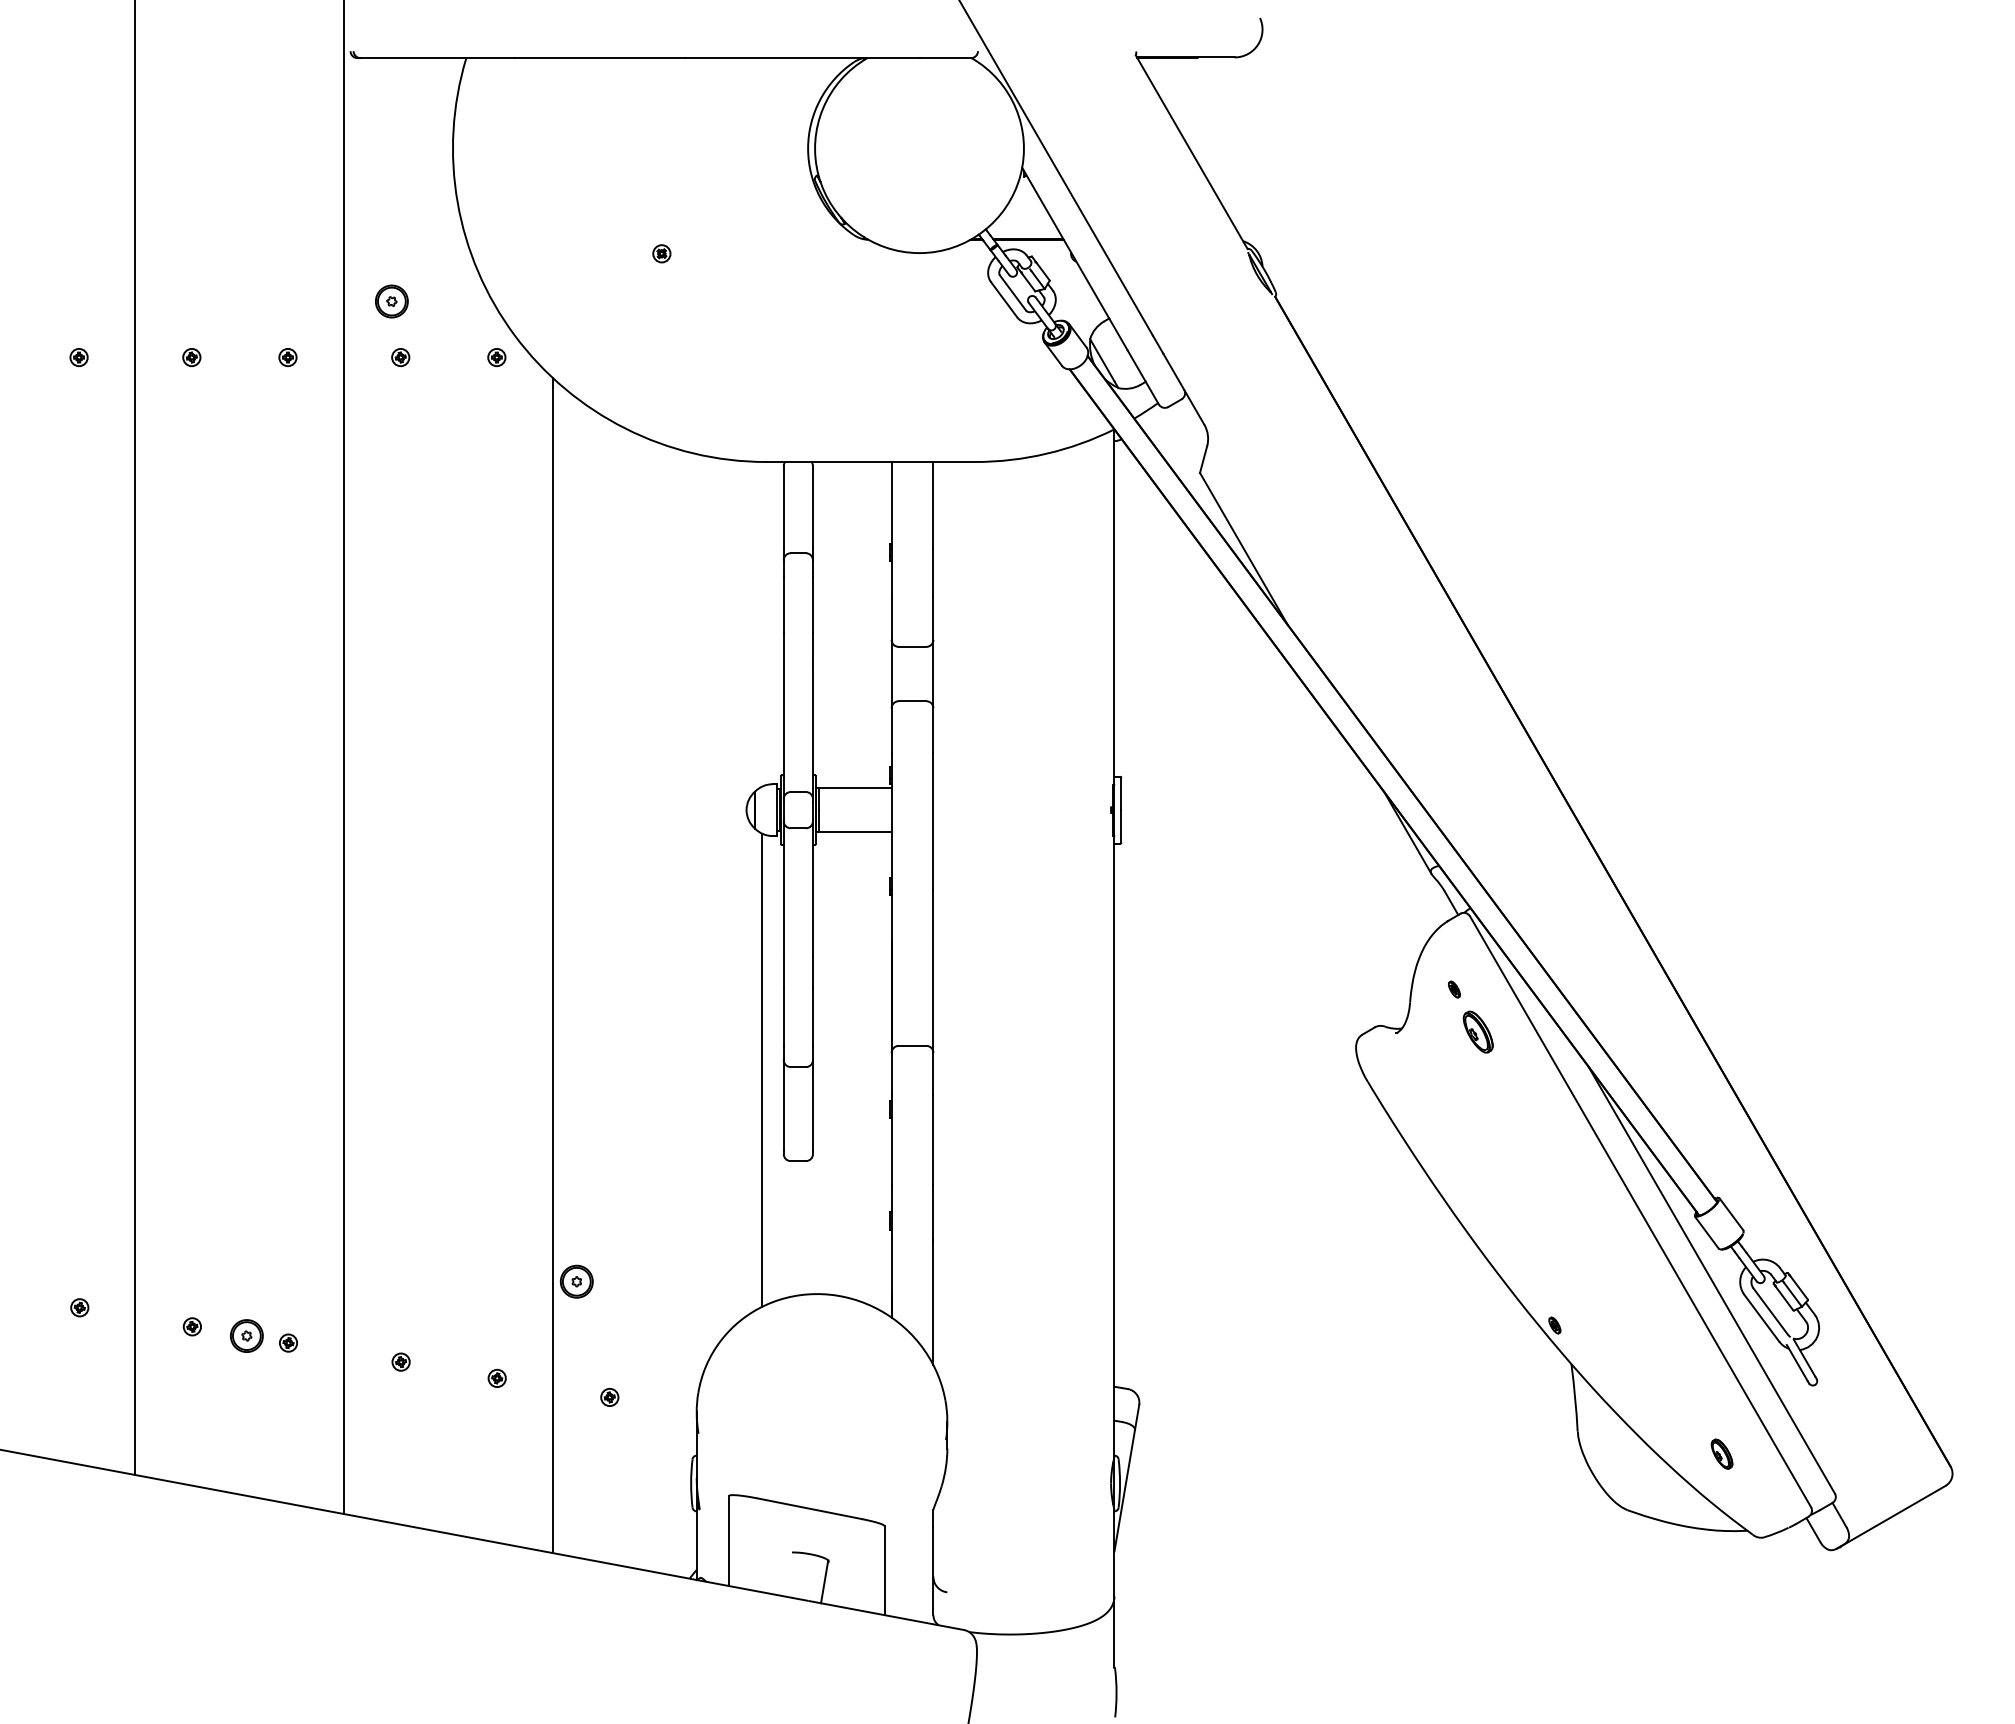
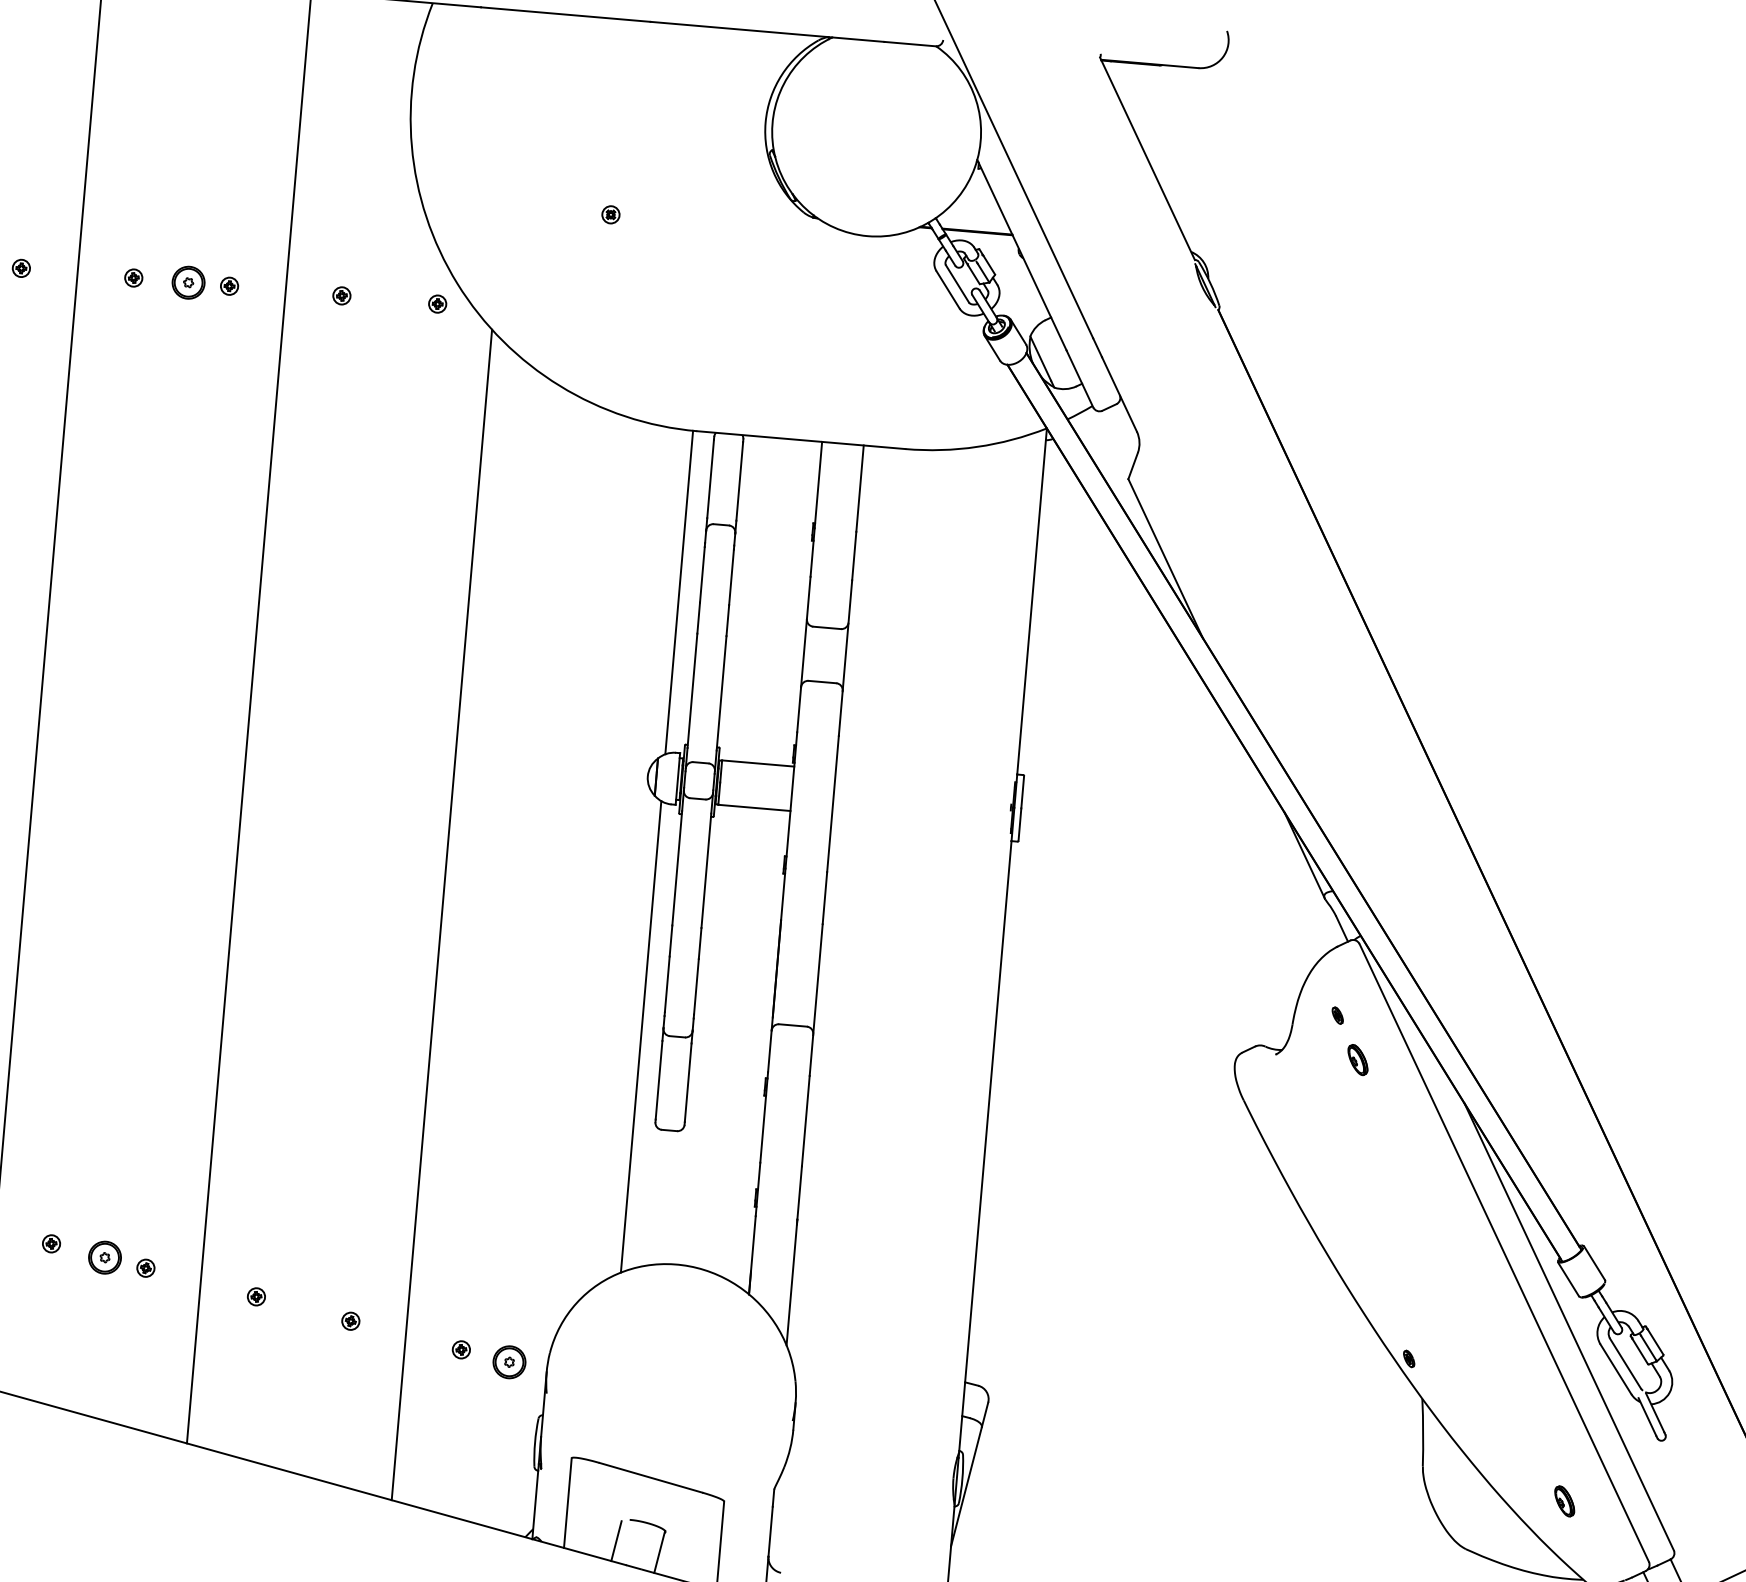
part: (391, 301) -> (188, 282), moved
line: (762, 623) -> (679, 591), added
part: (1478, 1031) -> (1358, 1059), size x0.71
part: (576, 1281) -> (509, 1362), moved
line: (780, 1574) -> (616, 1540), added

